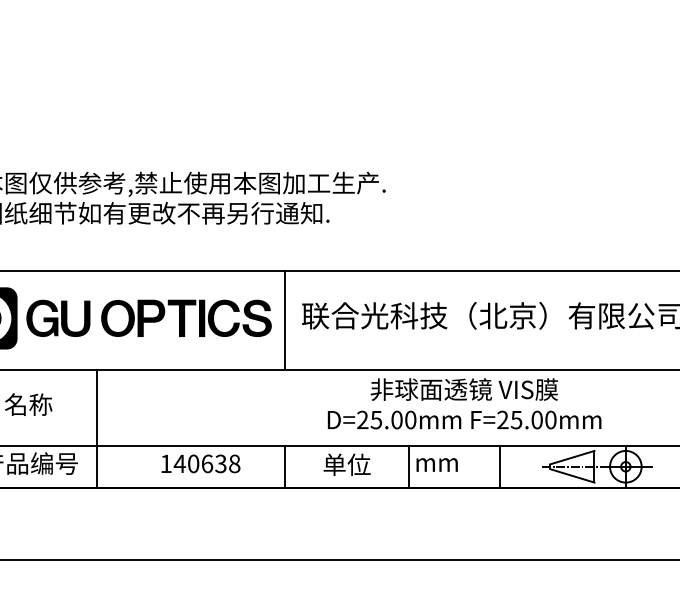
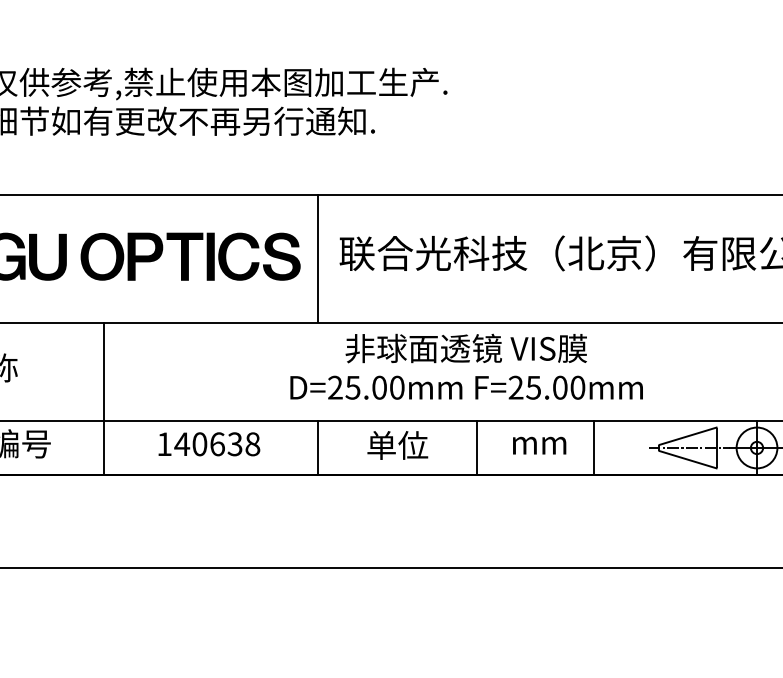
text: (464, 403) -> (466, 366), moved
line: (96, 428) -> (104, 398), moved
text: (436, 464) -> (538, 445), moved

